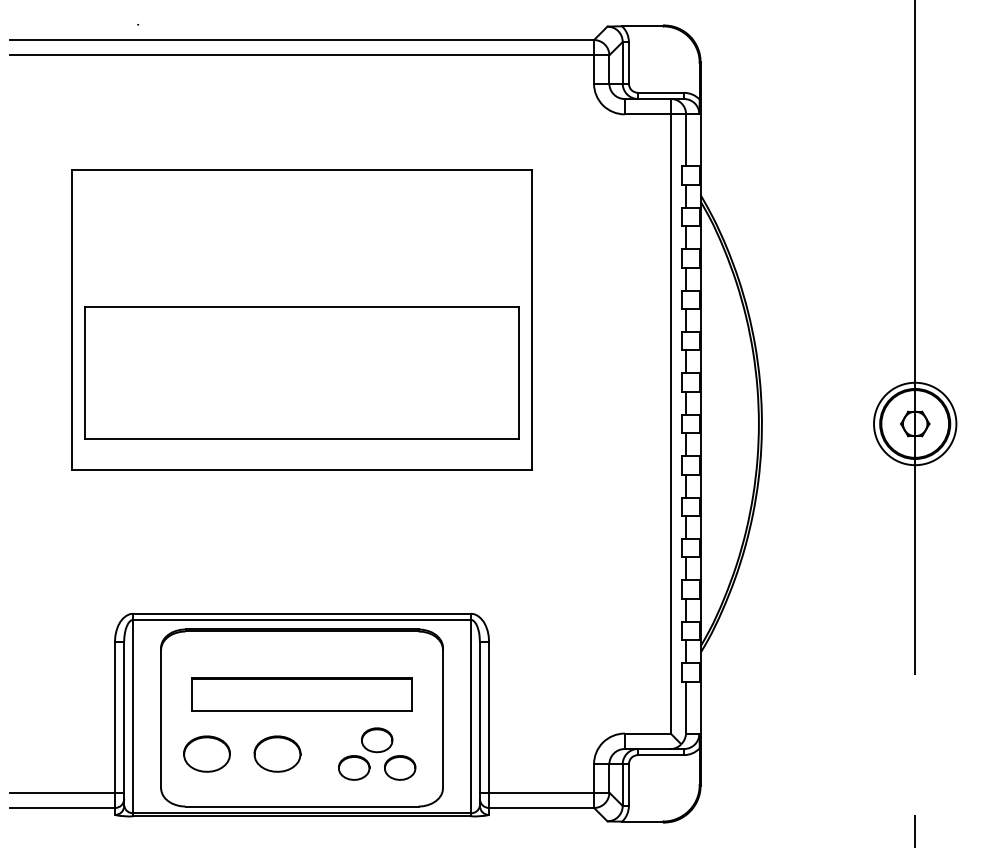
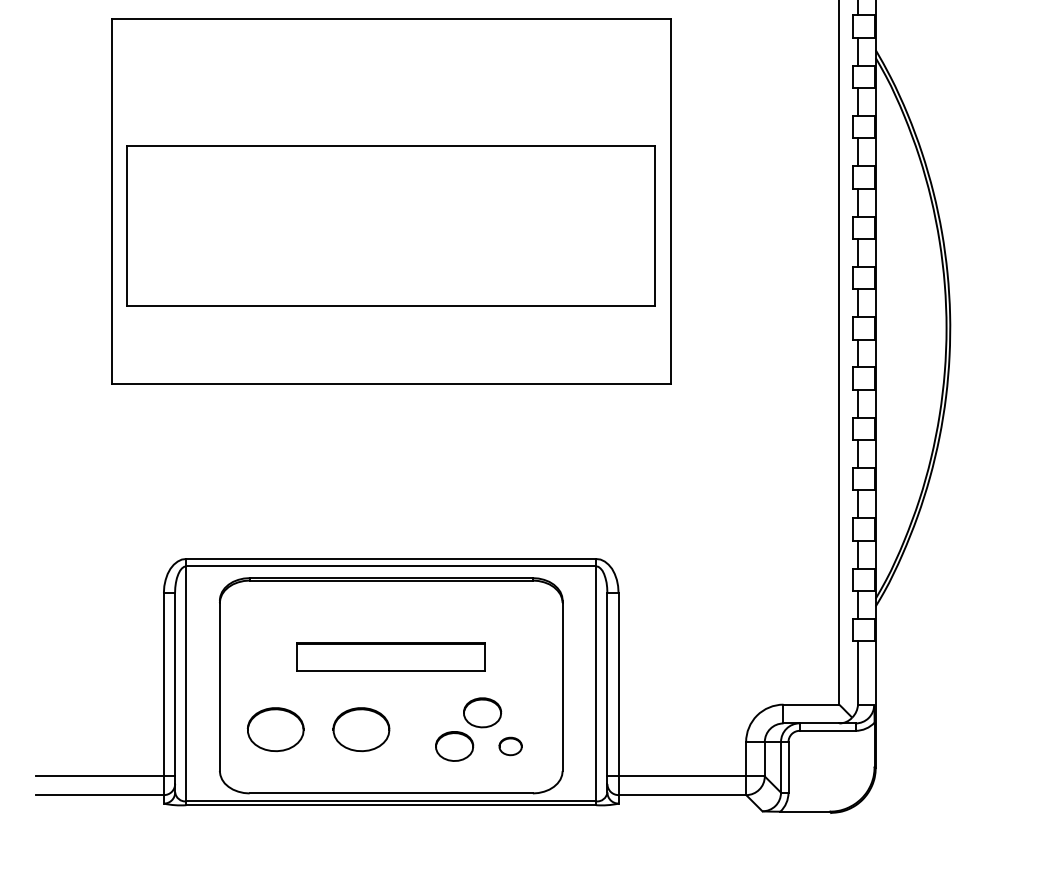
part: (301, 372) -> (390, 225), moved
part: (301, 694) -> (390, 657), size x0.7
part: (400, 767) -> (510, 745), size x0.6

